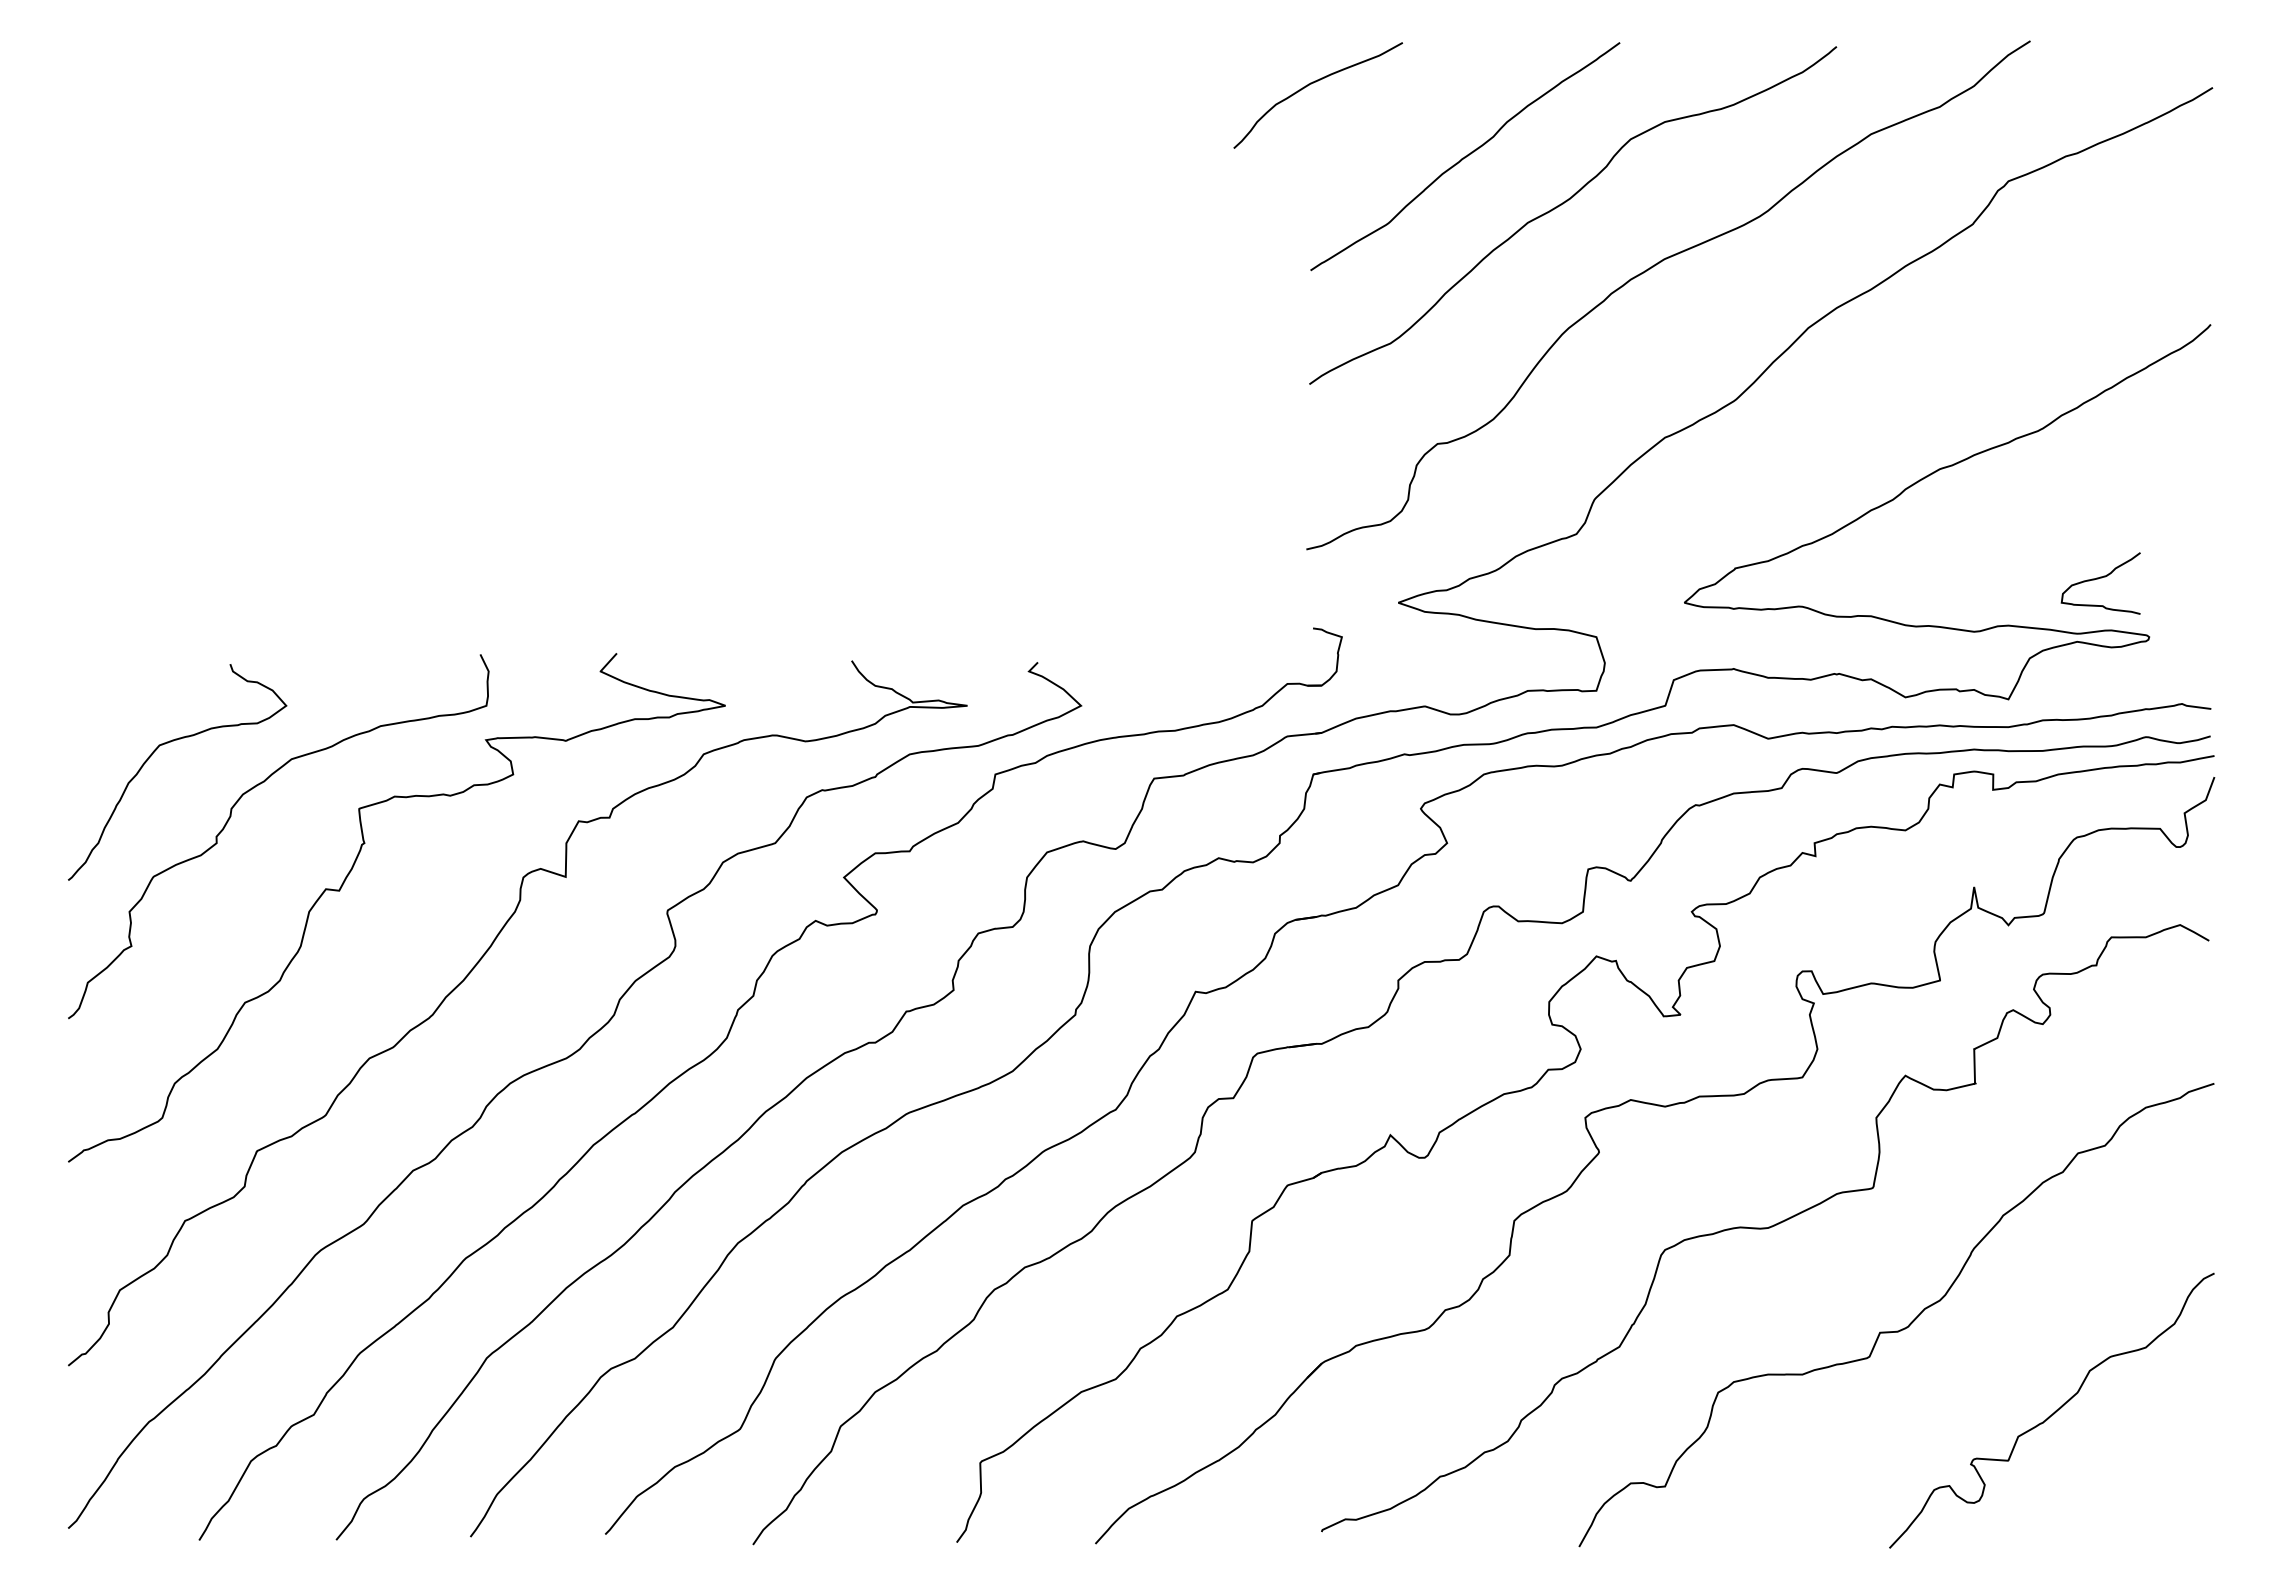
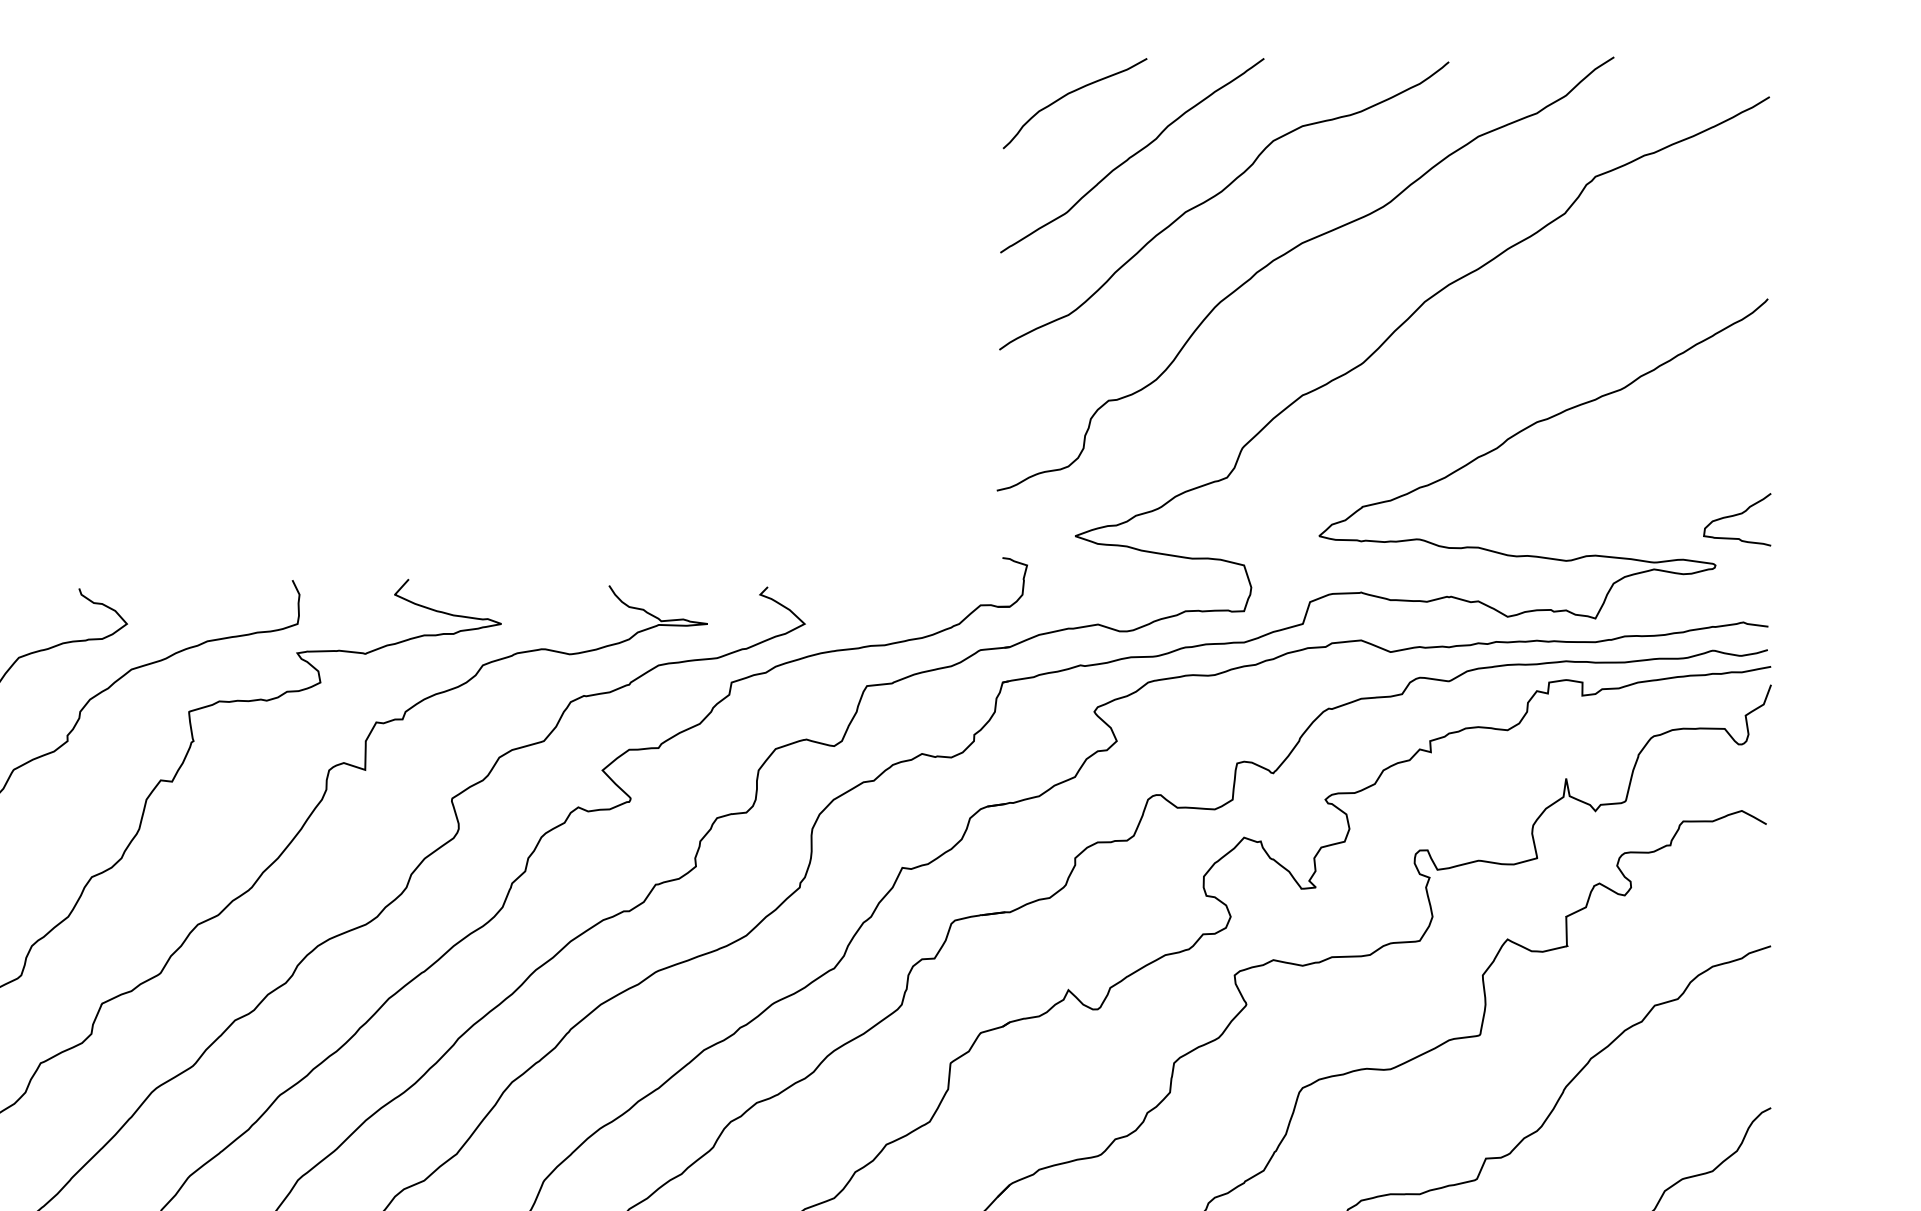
curve: (1311, 84) -> (1069, 94), moved
curve: (2098, 579) -> (1735, 516), moved

